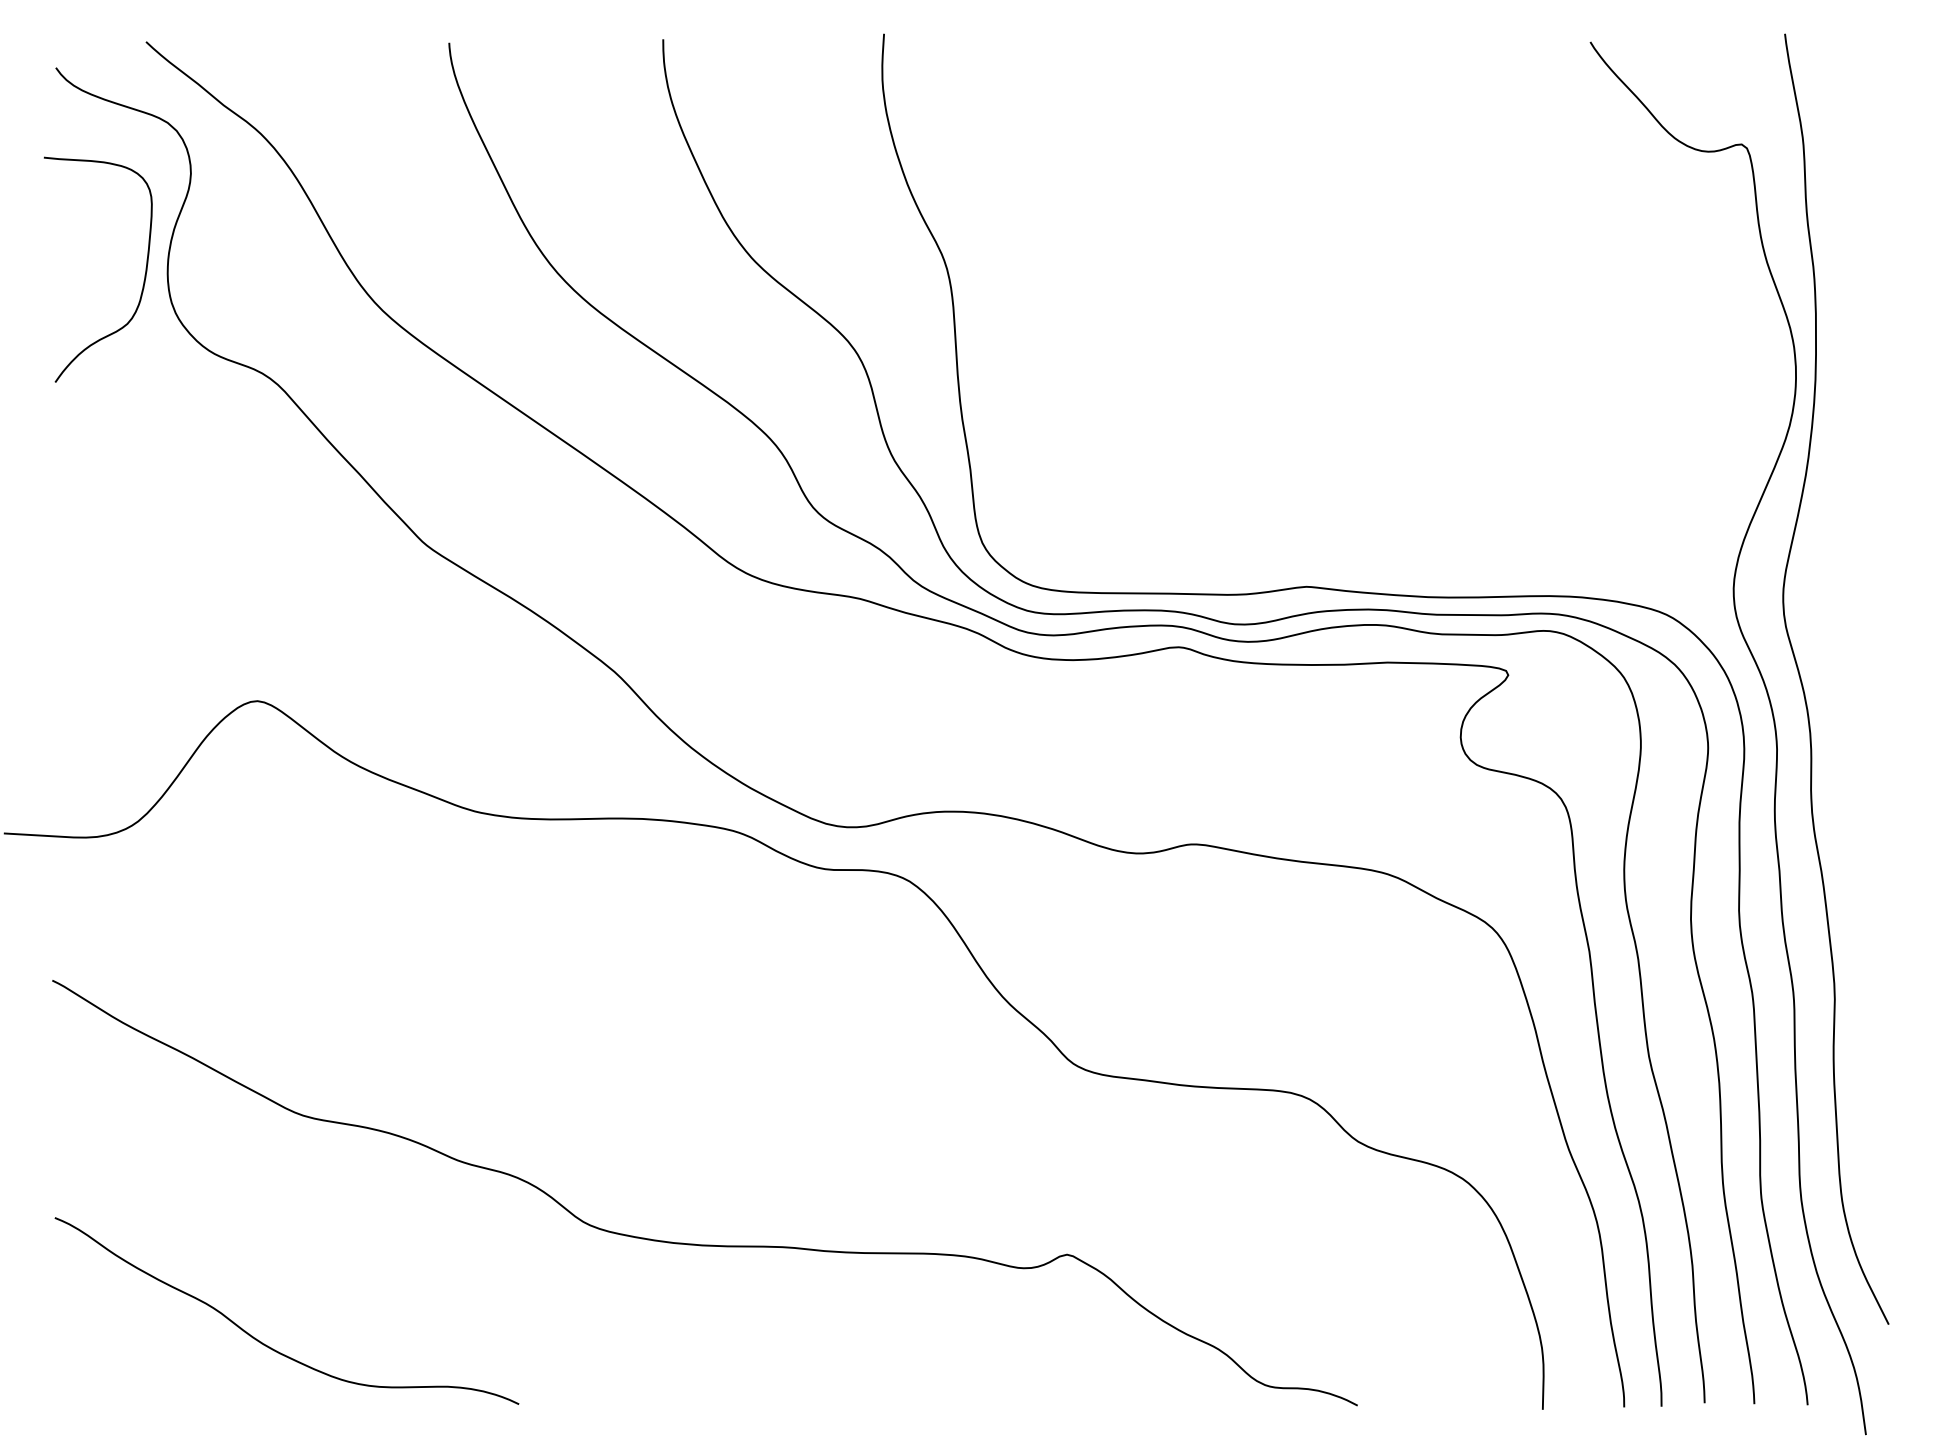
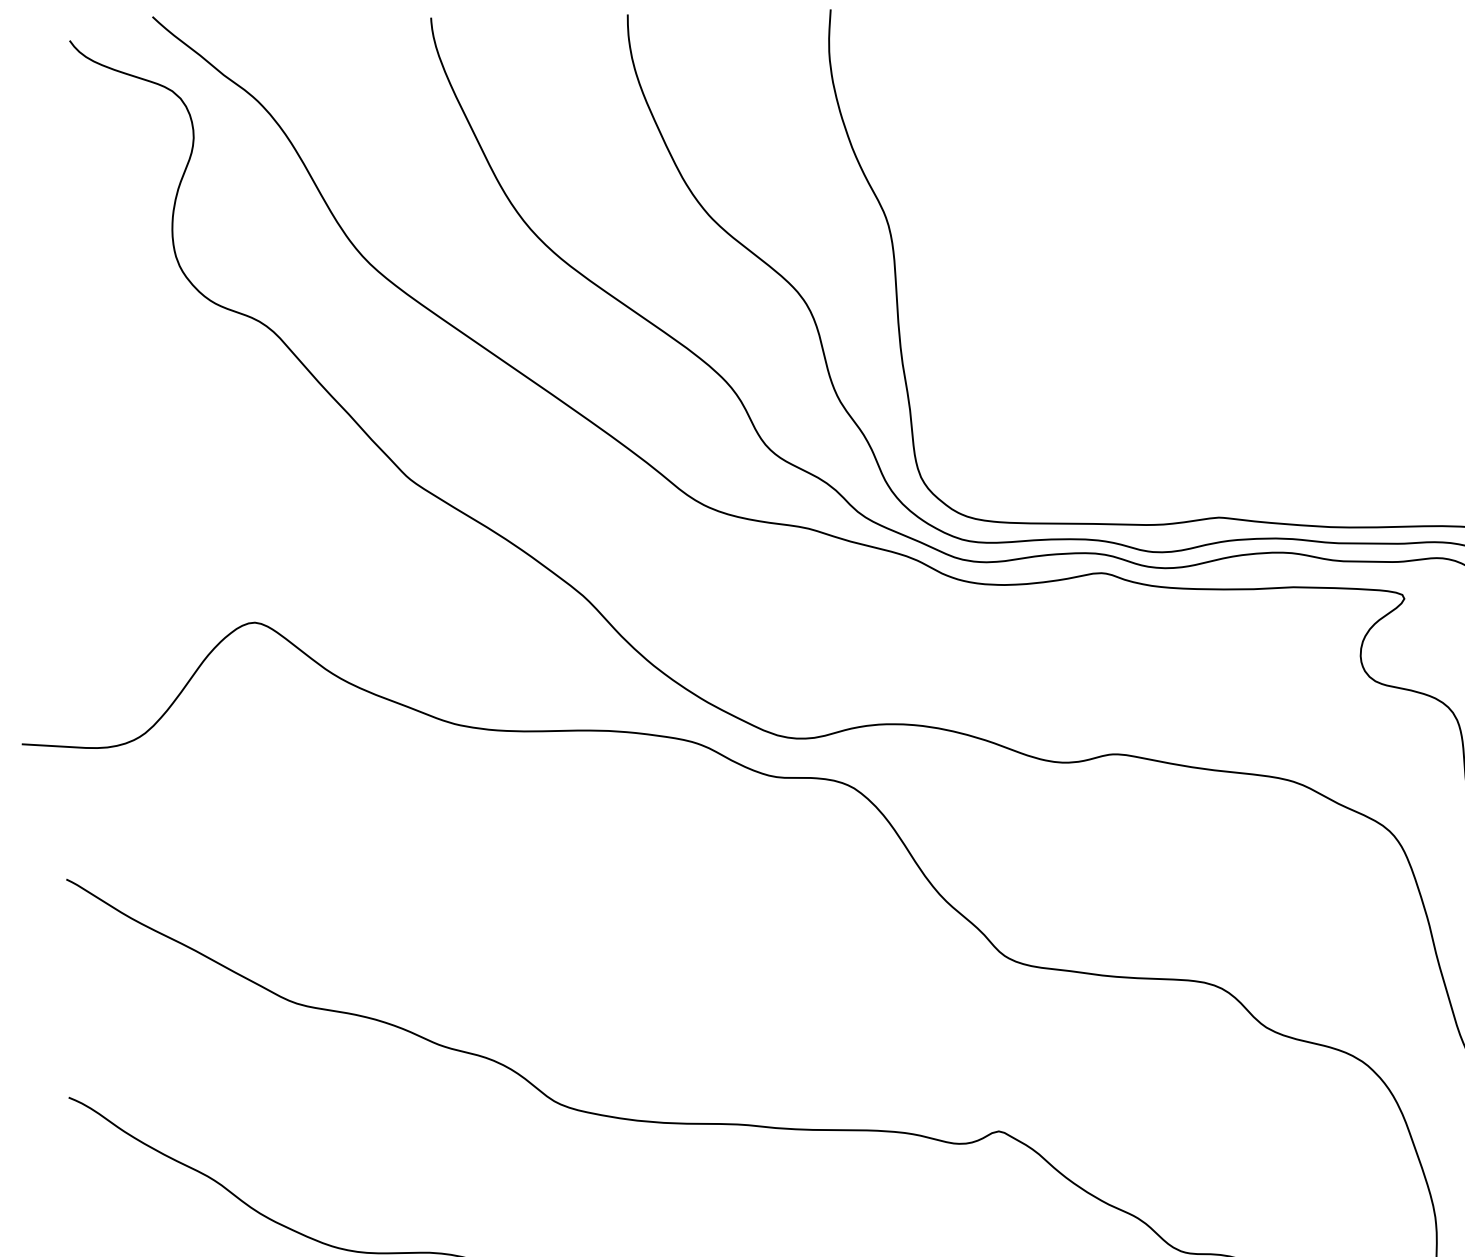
curve: (144, 274) -> (151, 230), removed

